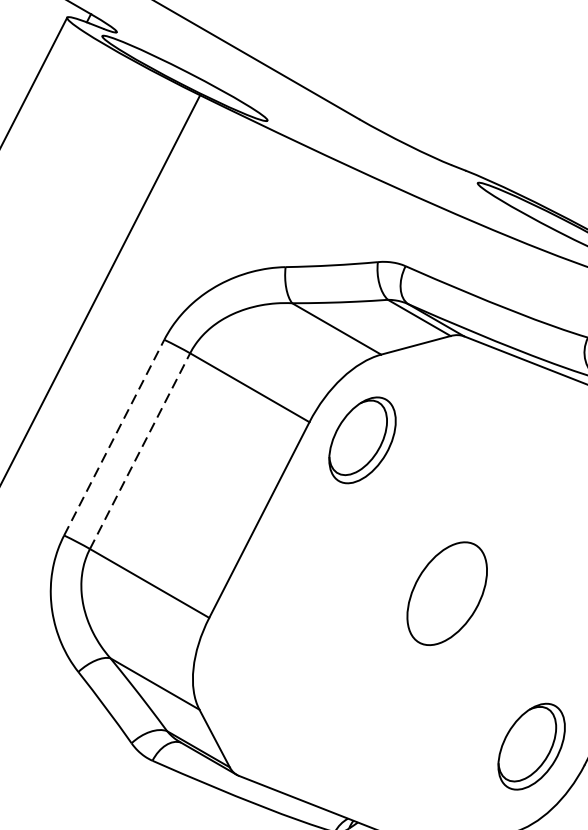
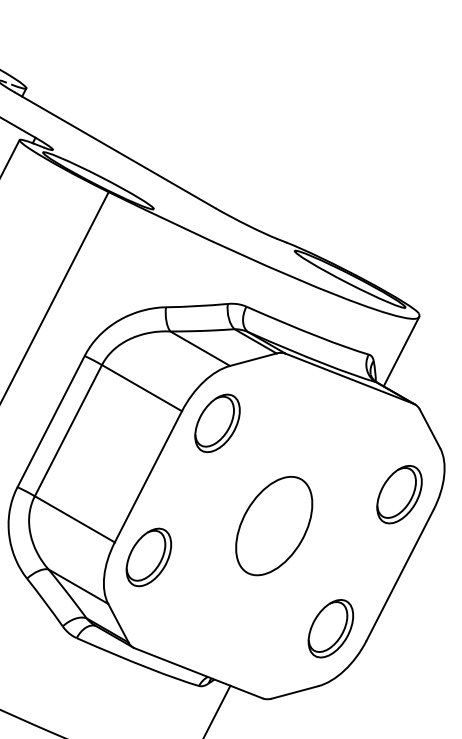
line: (114, 437) -> (51, 421), dashed -> solid
line: (140, 450) -> (68, 430), dashed -> solid
part: (447, 594) -> (274, 526), size x1.43
part: (259, 640) -> (148, 557), added

